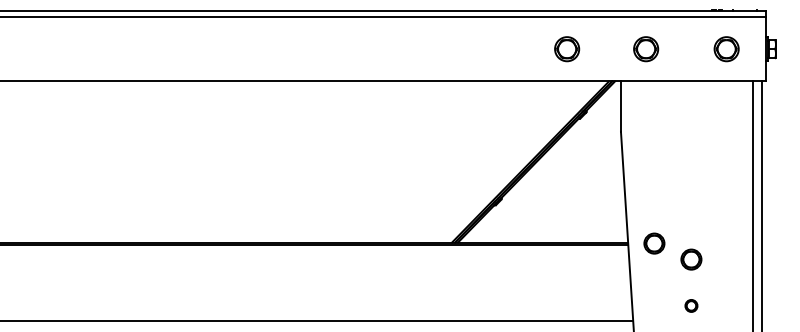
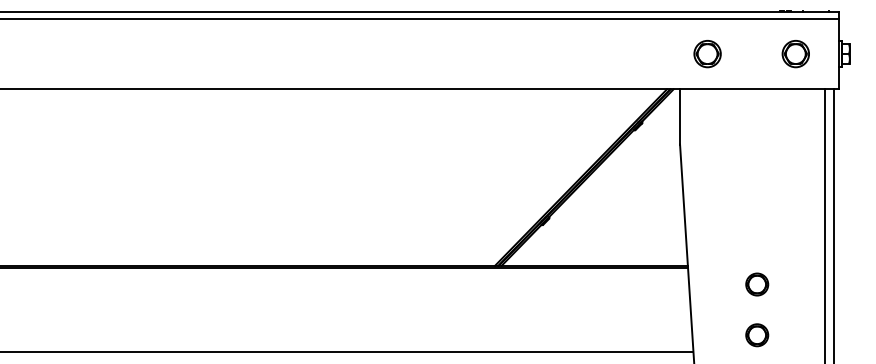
part: (567, 49) -> (621, 54), removed
part: (654, 243) -> (716, 266), removed
part: (691, 305) -> (757, 334), size x1.67

